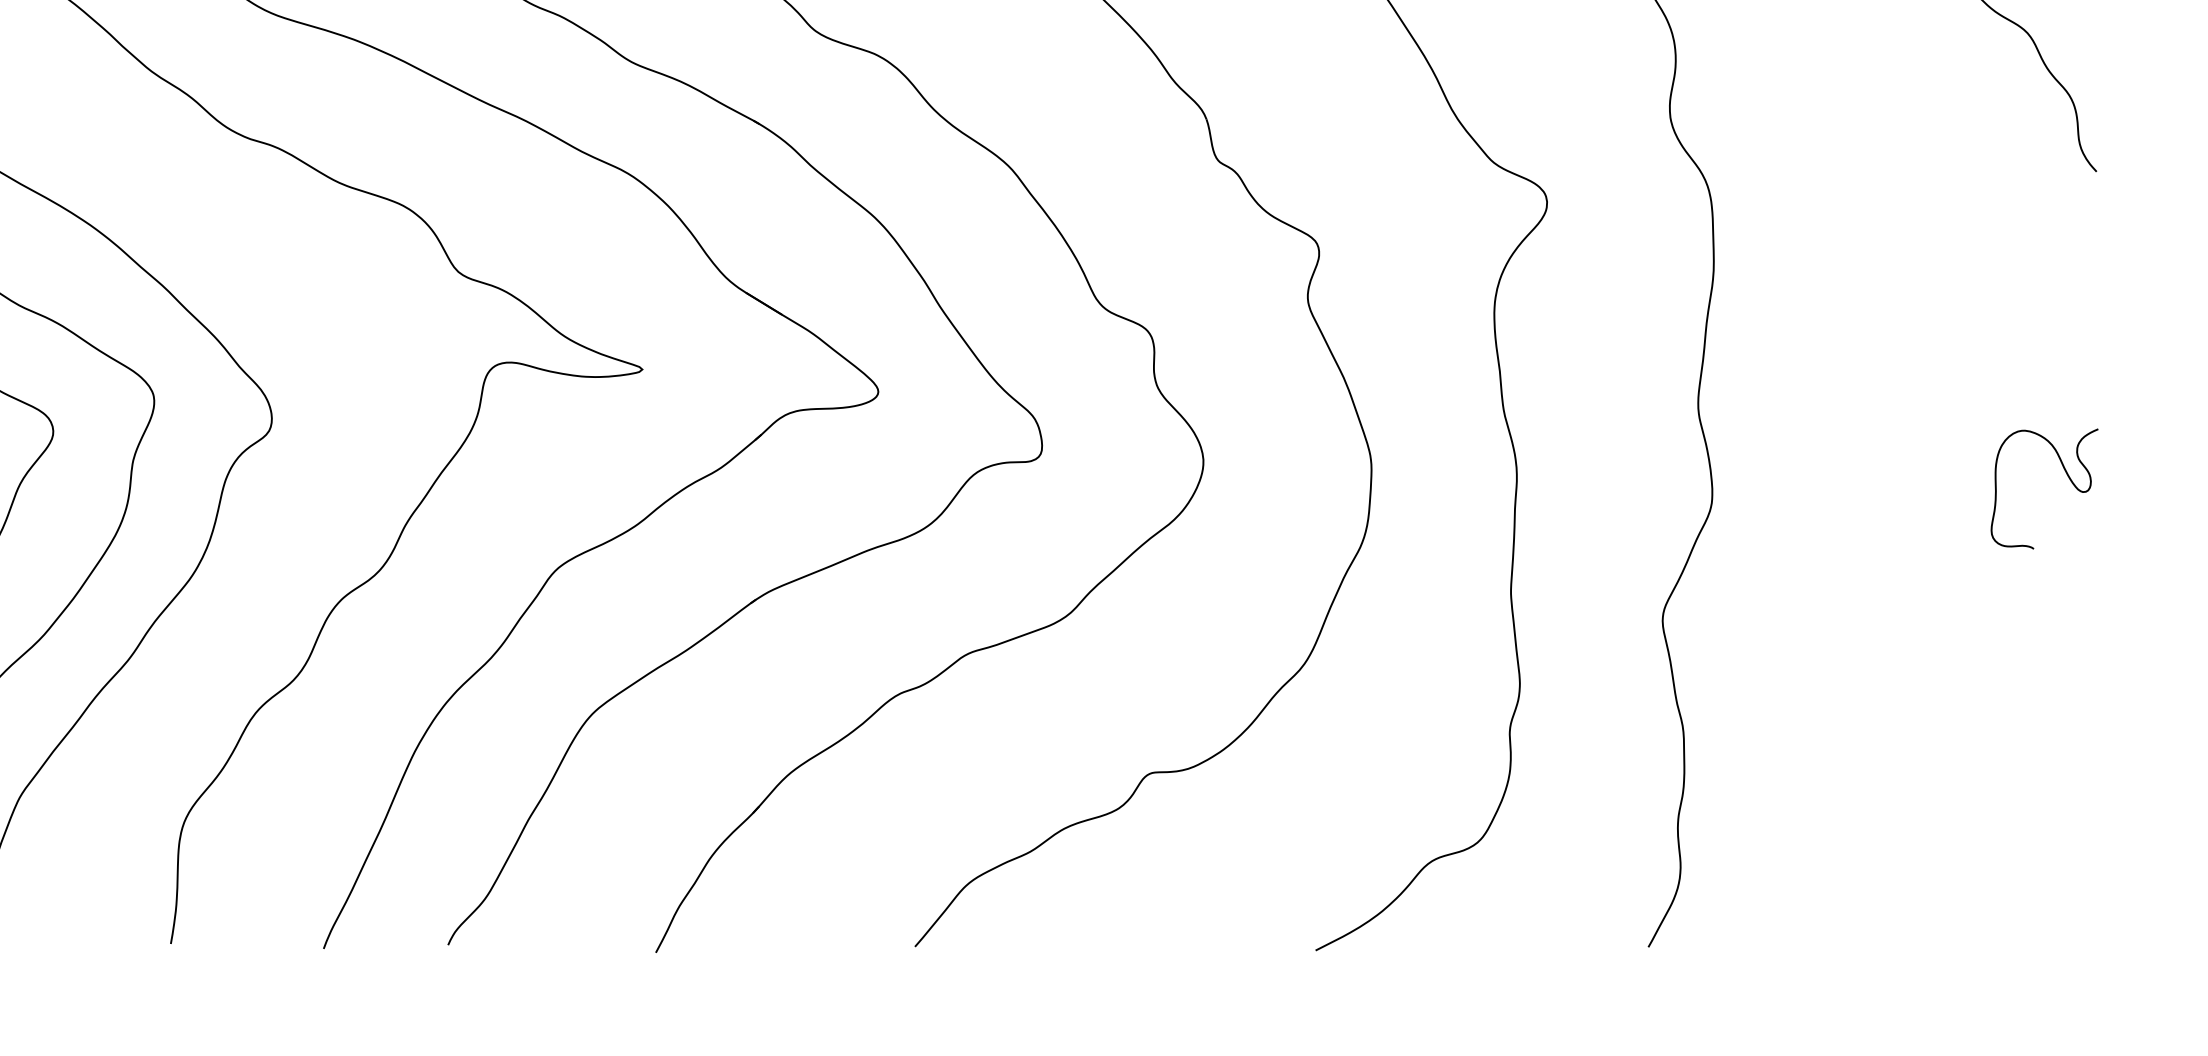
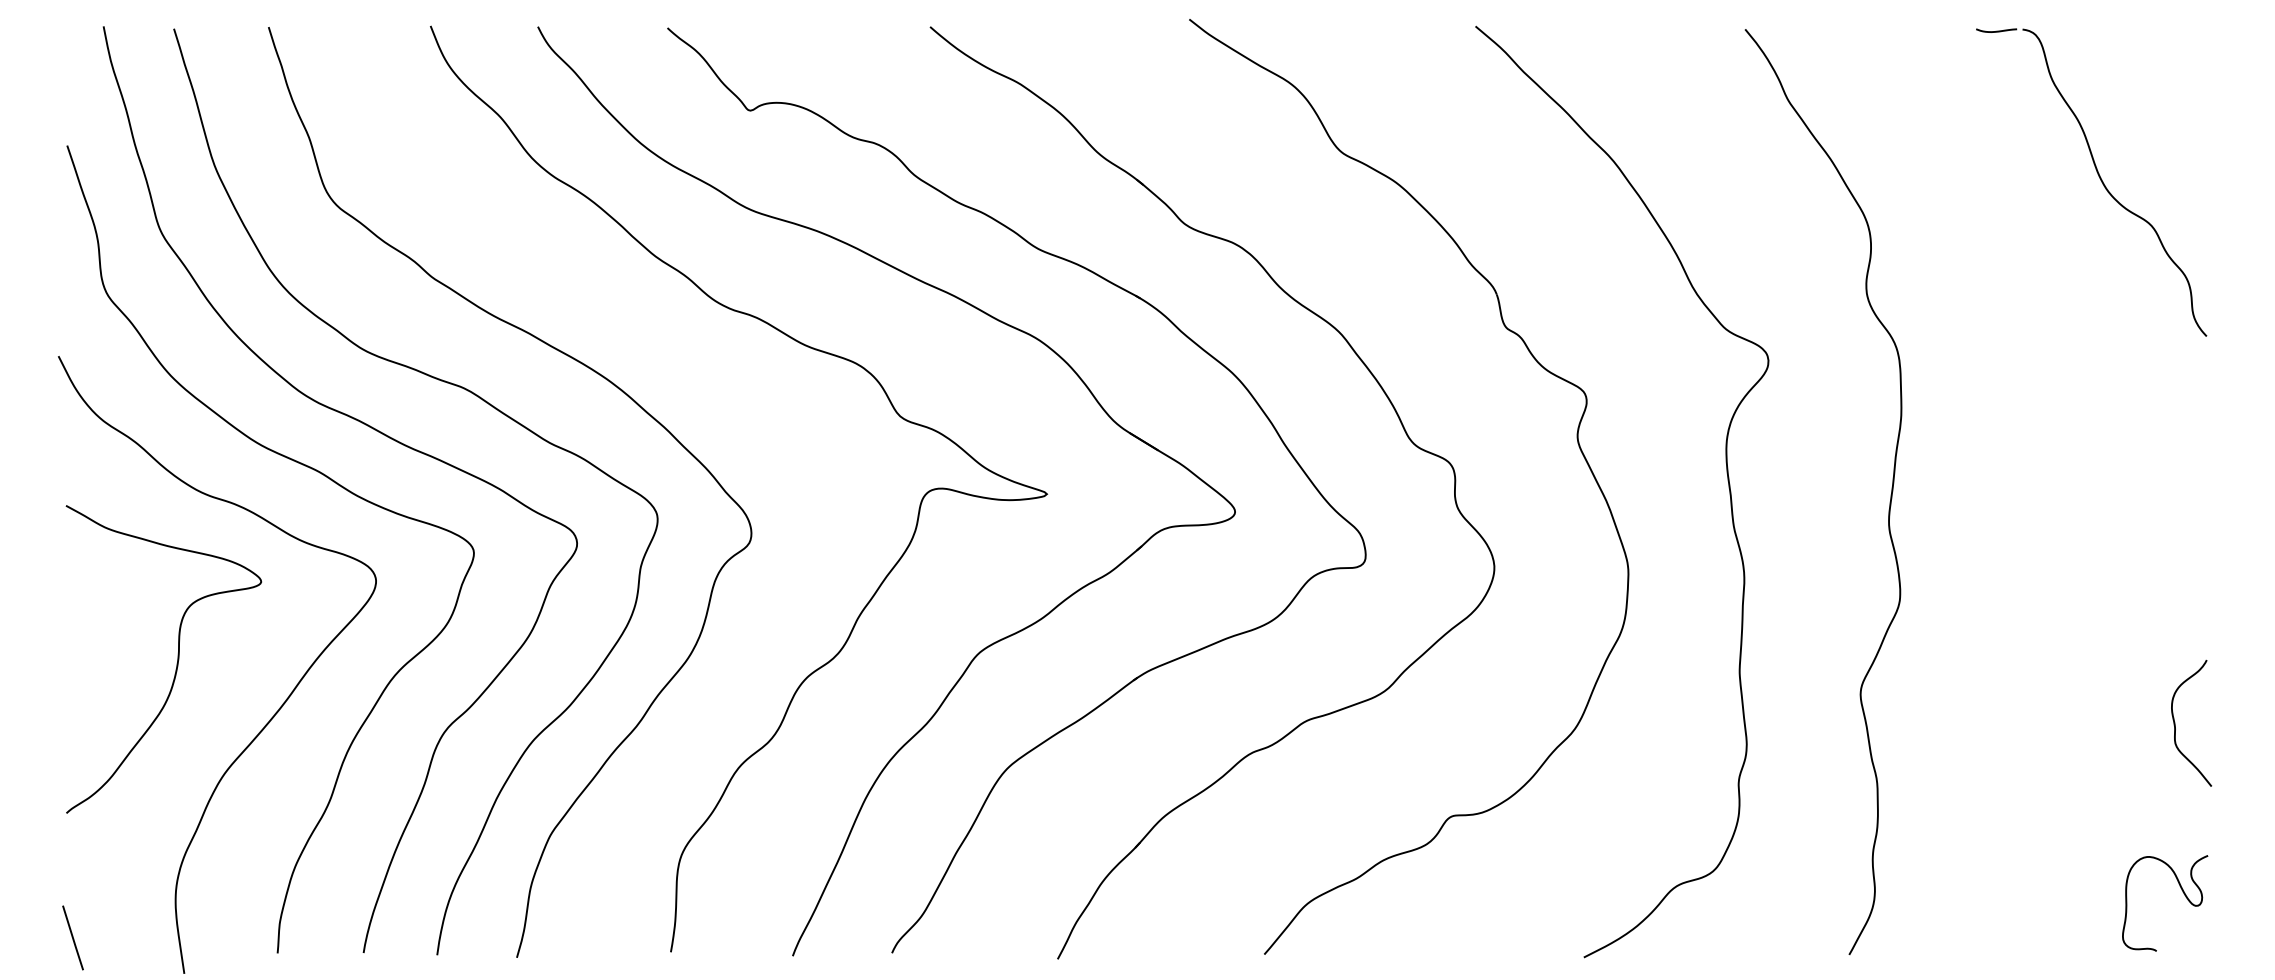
curve: (2066, 475) -> (2182, 892), moved
curve: (2057, 655) -> (2175, 722), added

